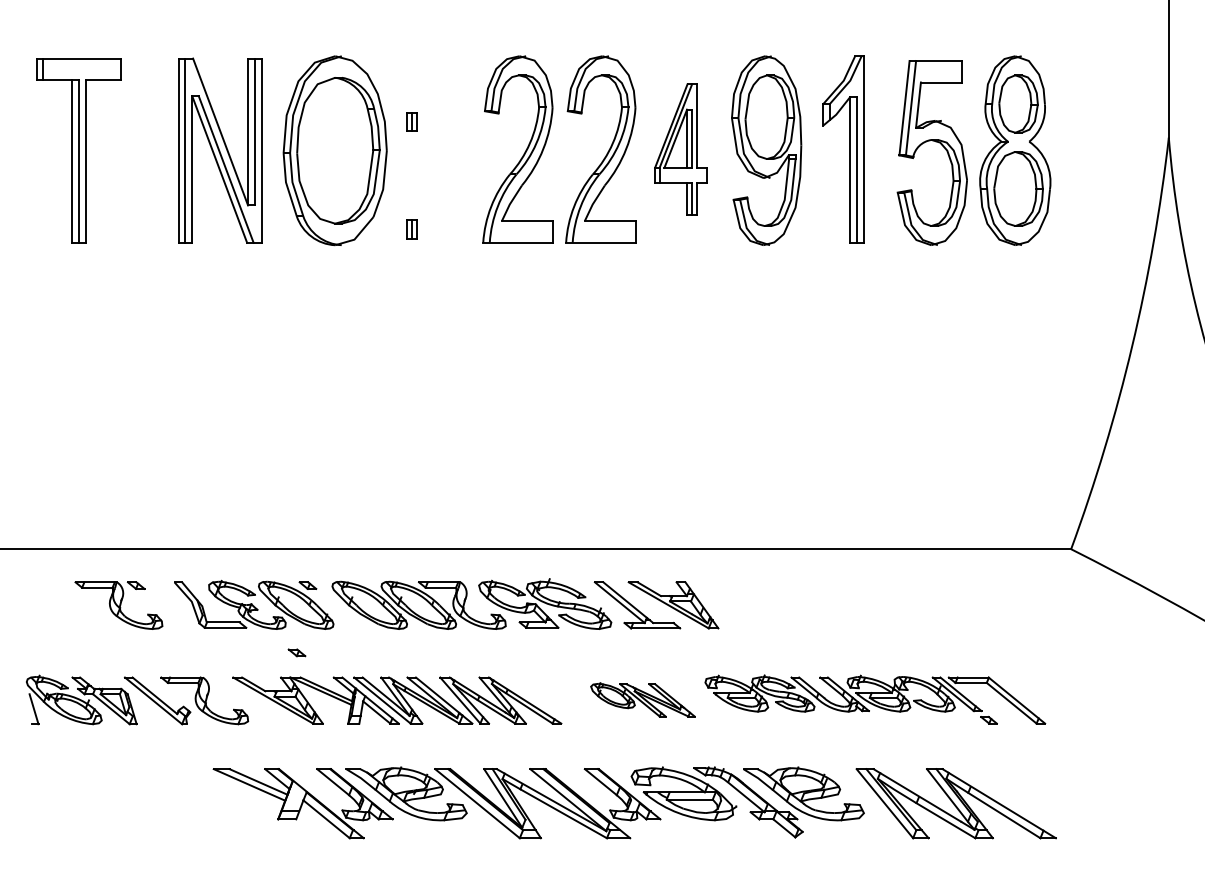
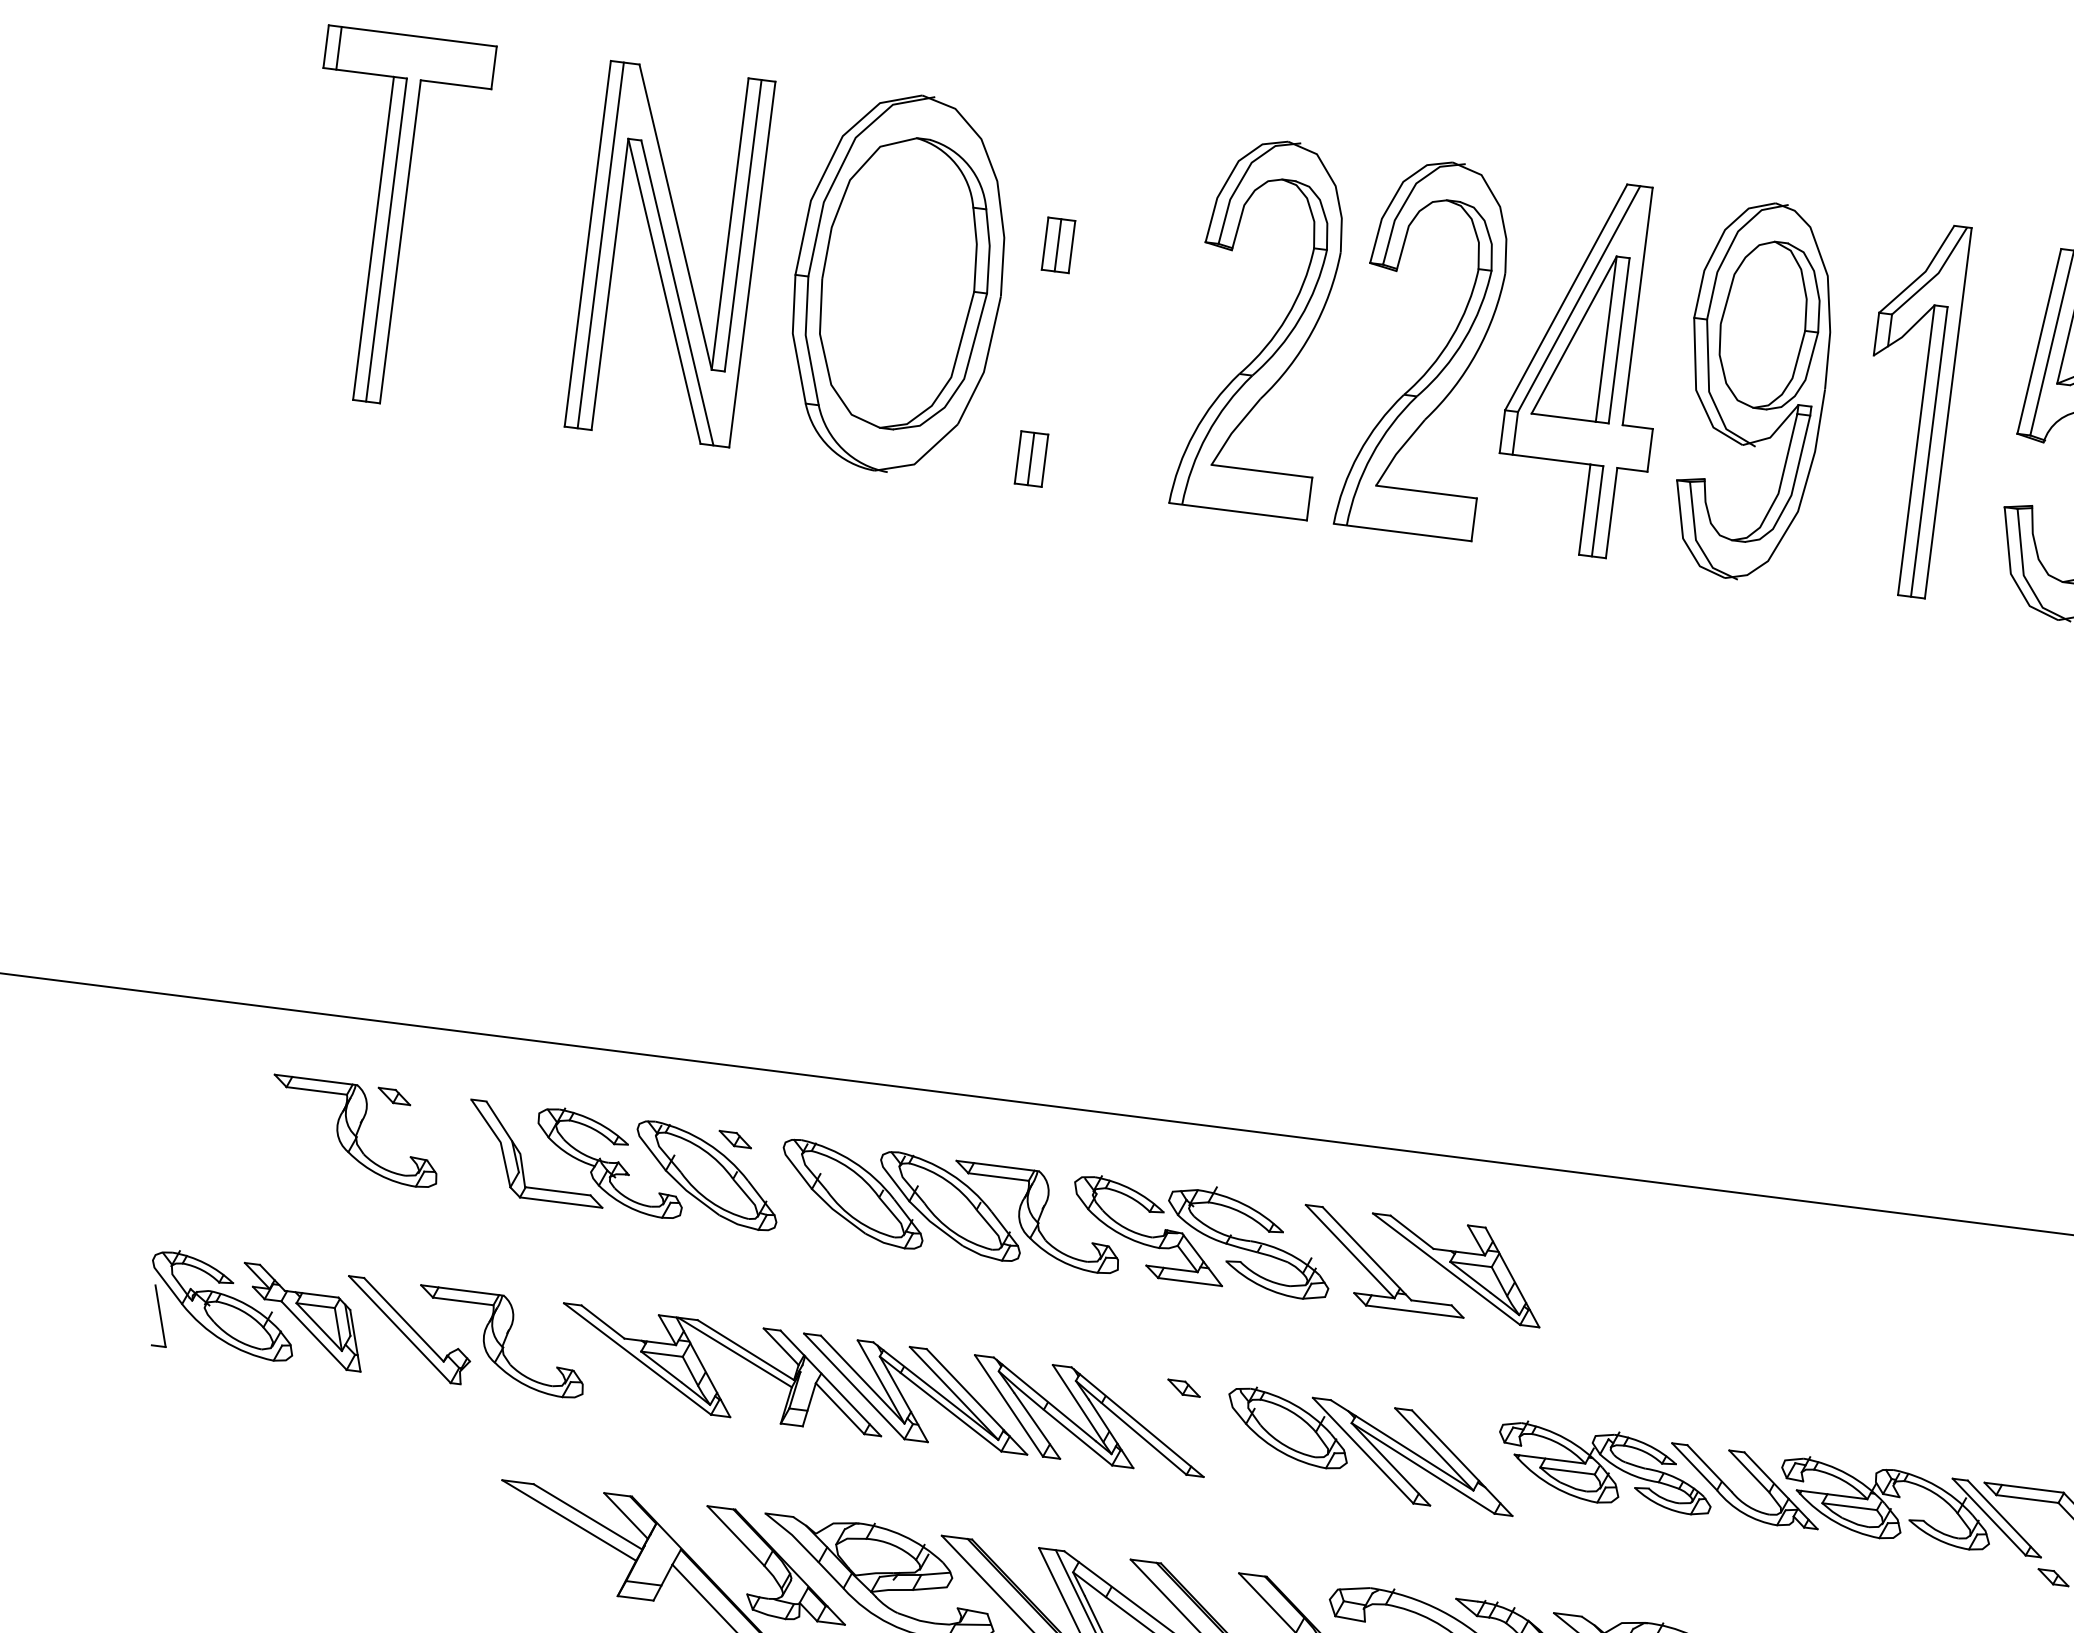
part: (411, 121) -> (1057, 244), size x1.43
part: (680, 149) -> (1584, 367), size x1.43
part: (411, 229) -> (1030, 458), size x1.43
part: (296, 652) -> (1183, 1387), moved
part: (642, 699) -> (1370, 1449), size x1.43

